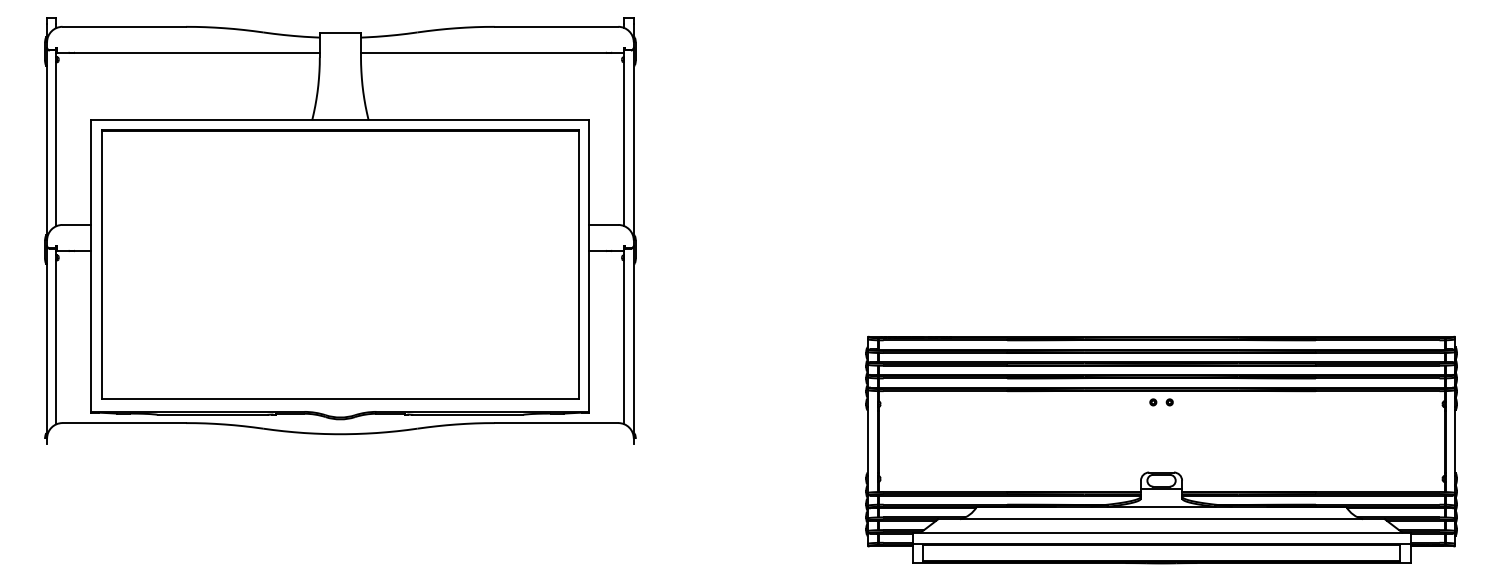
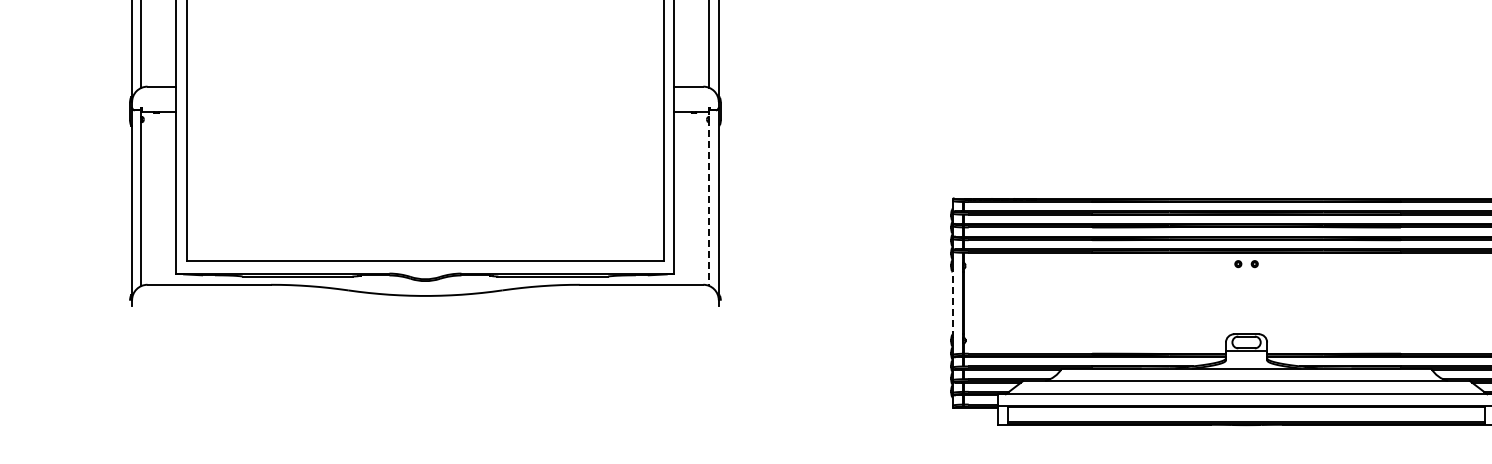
line: (624, 335) -> (709, 197), solid -> dashed
line: (868, 441) -> (953, 303), solid -> dashed

